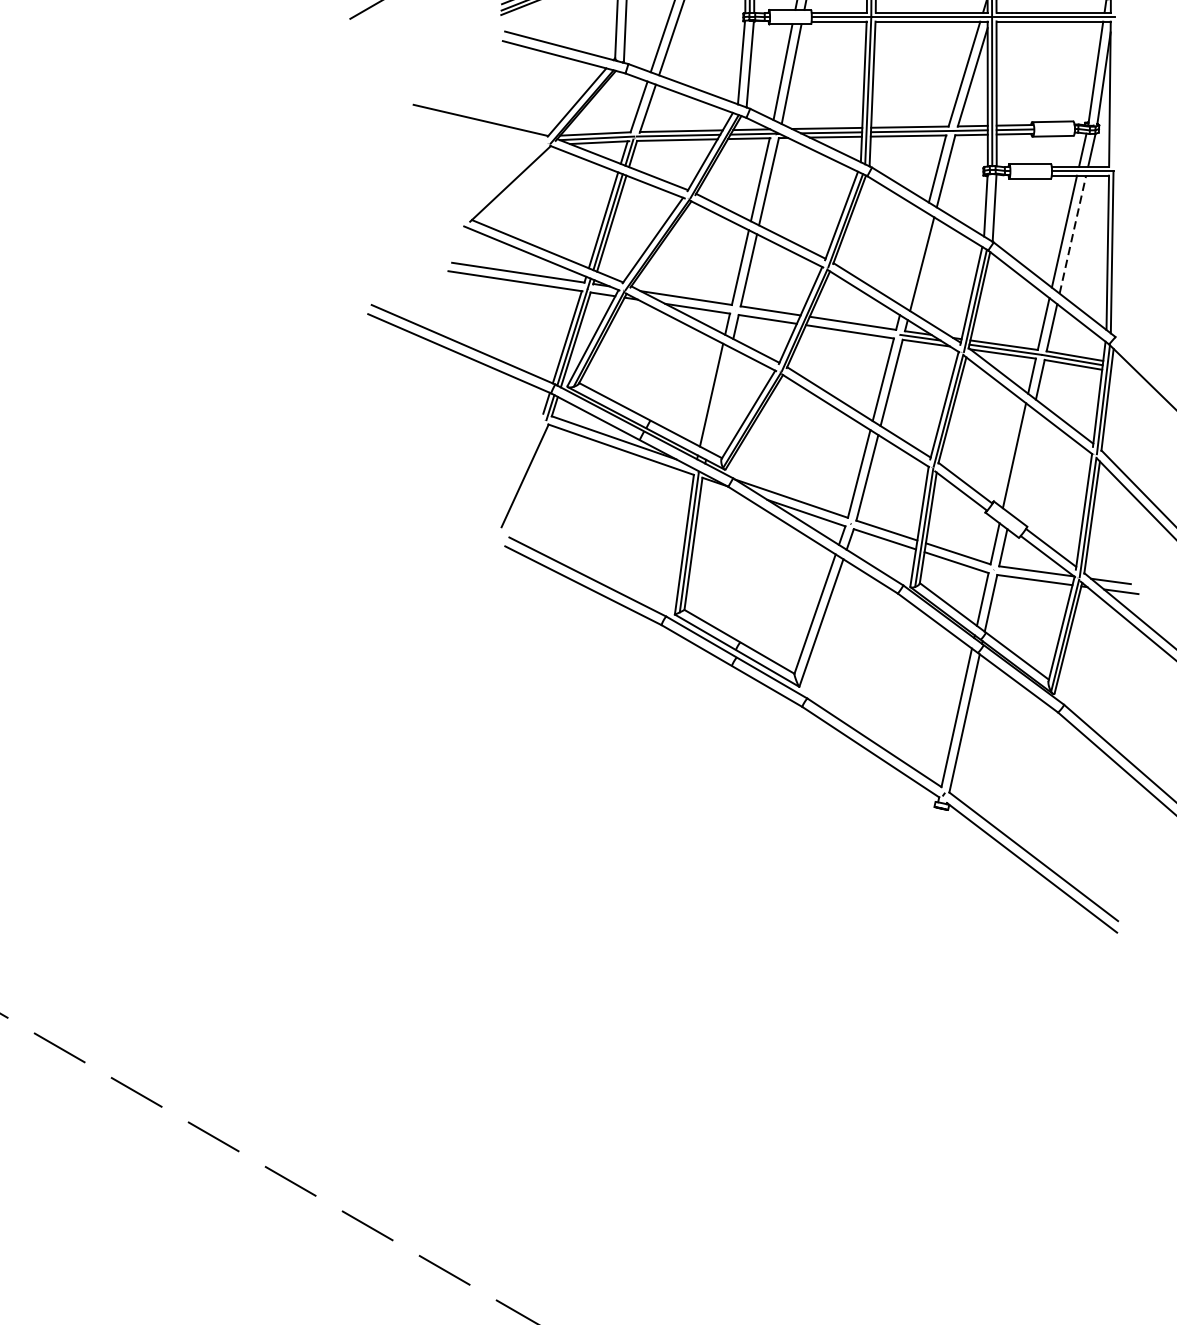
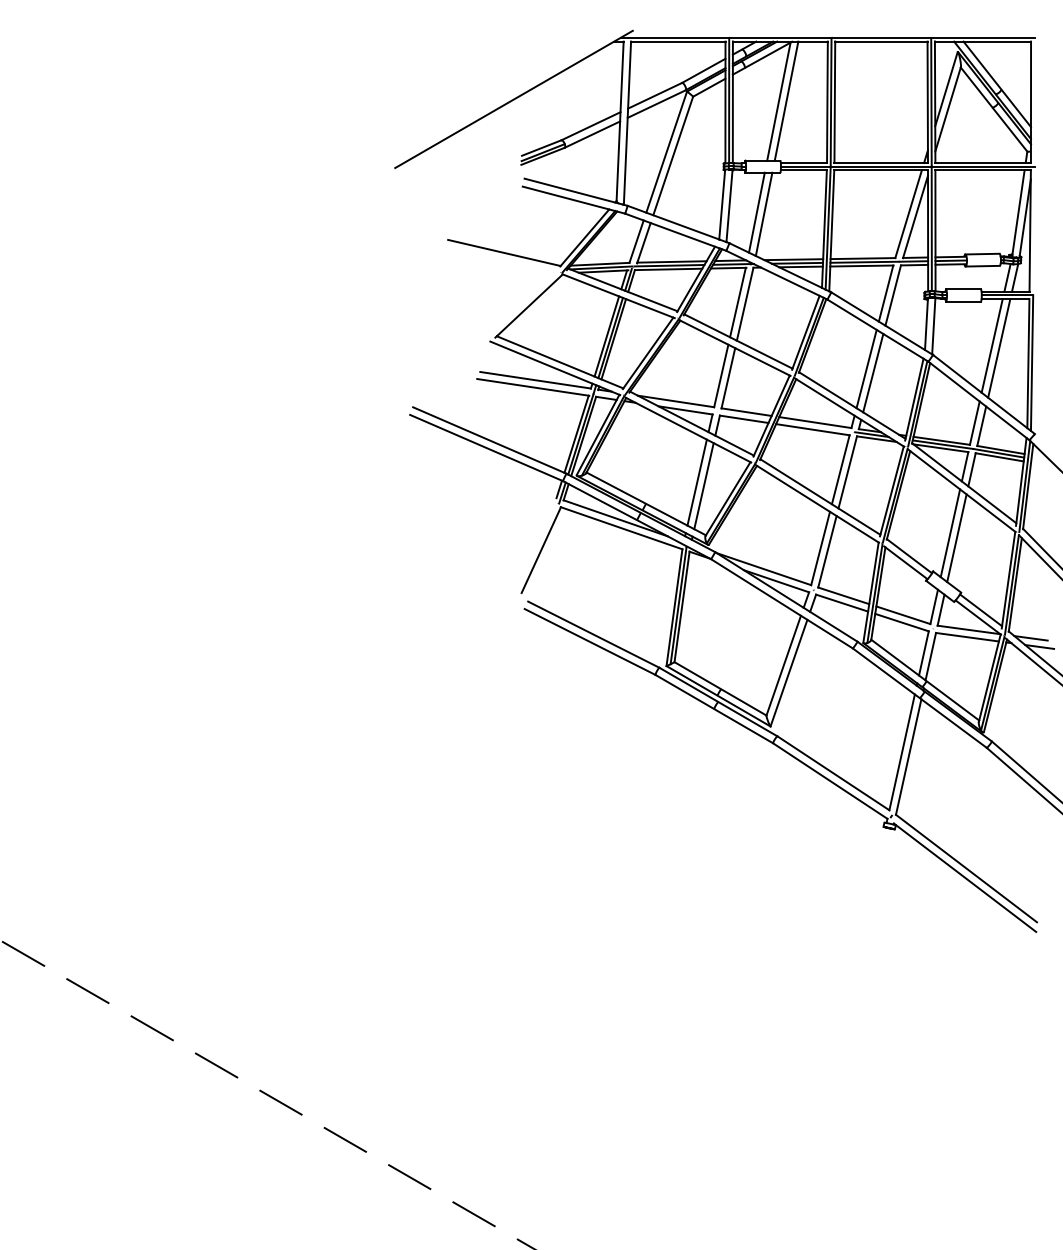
line: (1073, 234) -> (999, 348), dashed -> solid
line: (914, 258) -> (866, 368), added
line: (719, 399) -> (703, 486), added
line: (1021, 461) -> (956, 538), added

